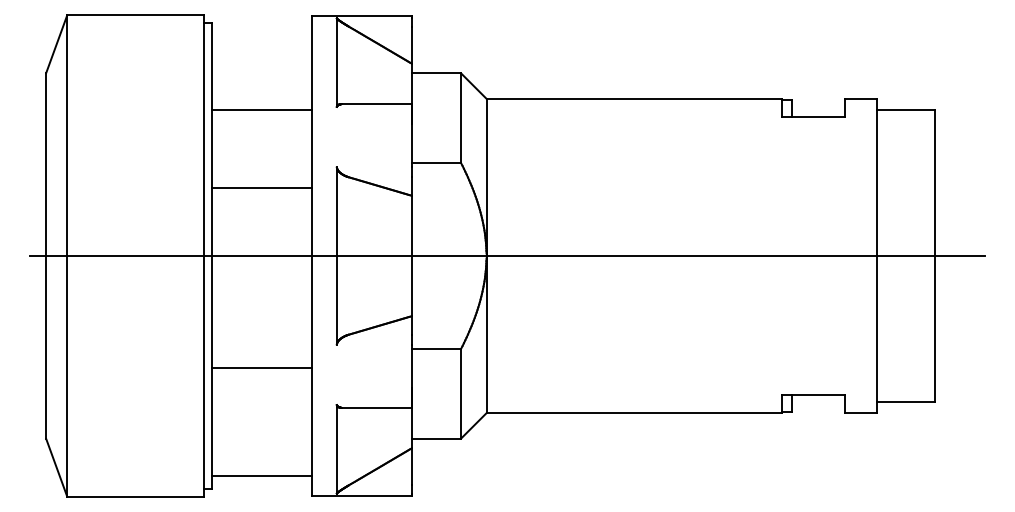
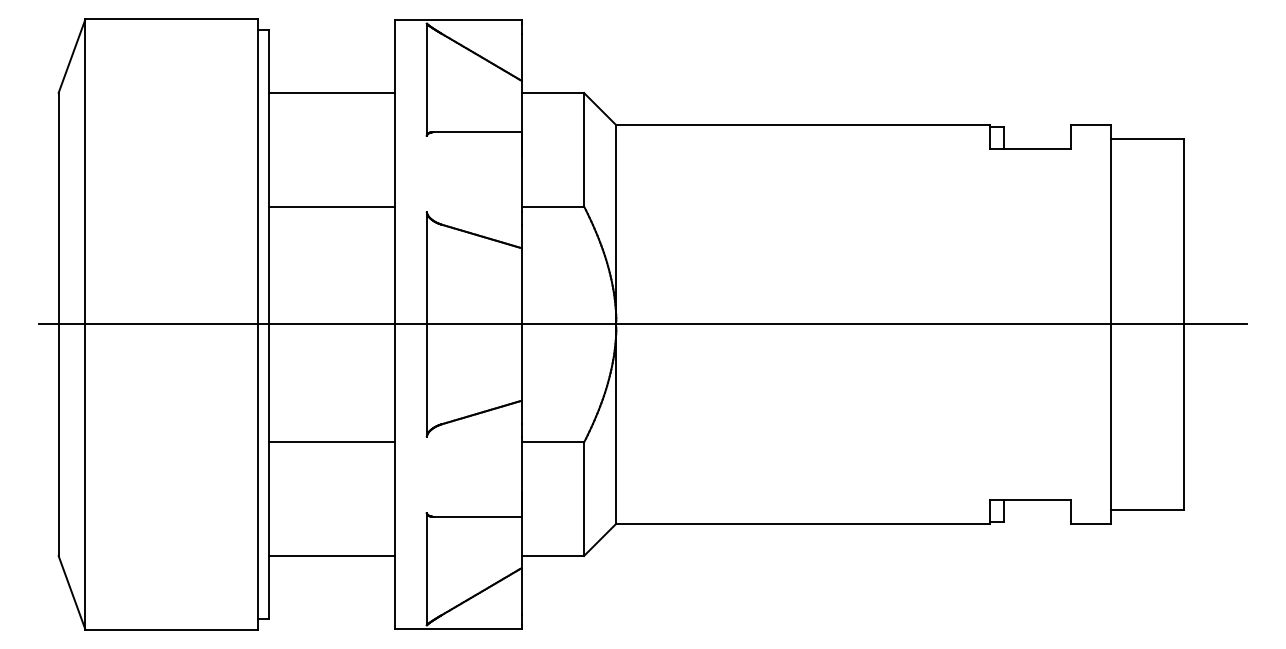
line: (261, 110) -> (331, 93), moved
line: (261, 187) -> (331, 206), moved
line: (261, 368) -> (331, 442), moved
line: (261, 475) -> (331, 555), moved

